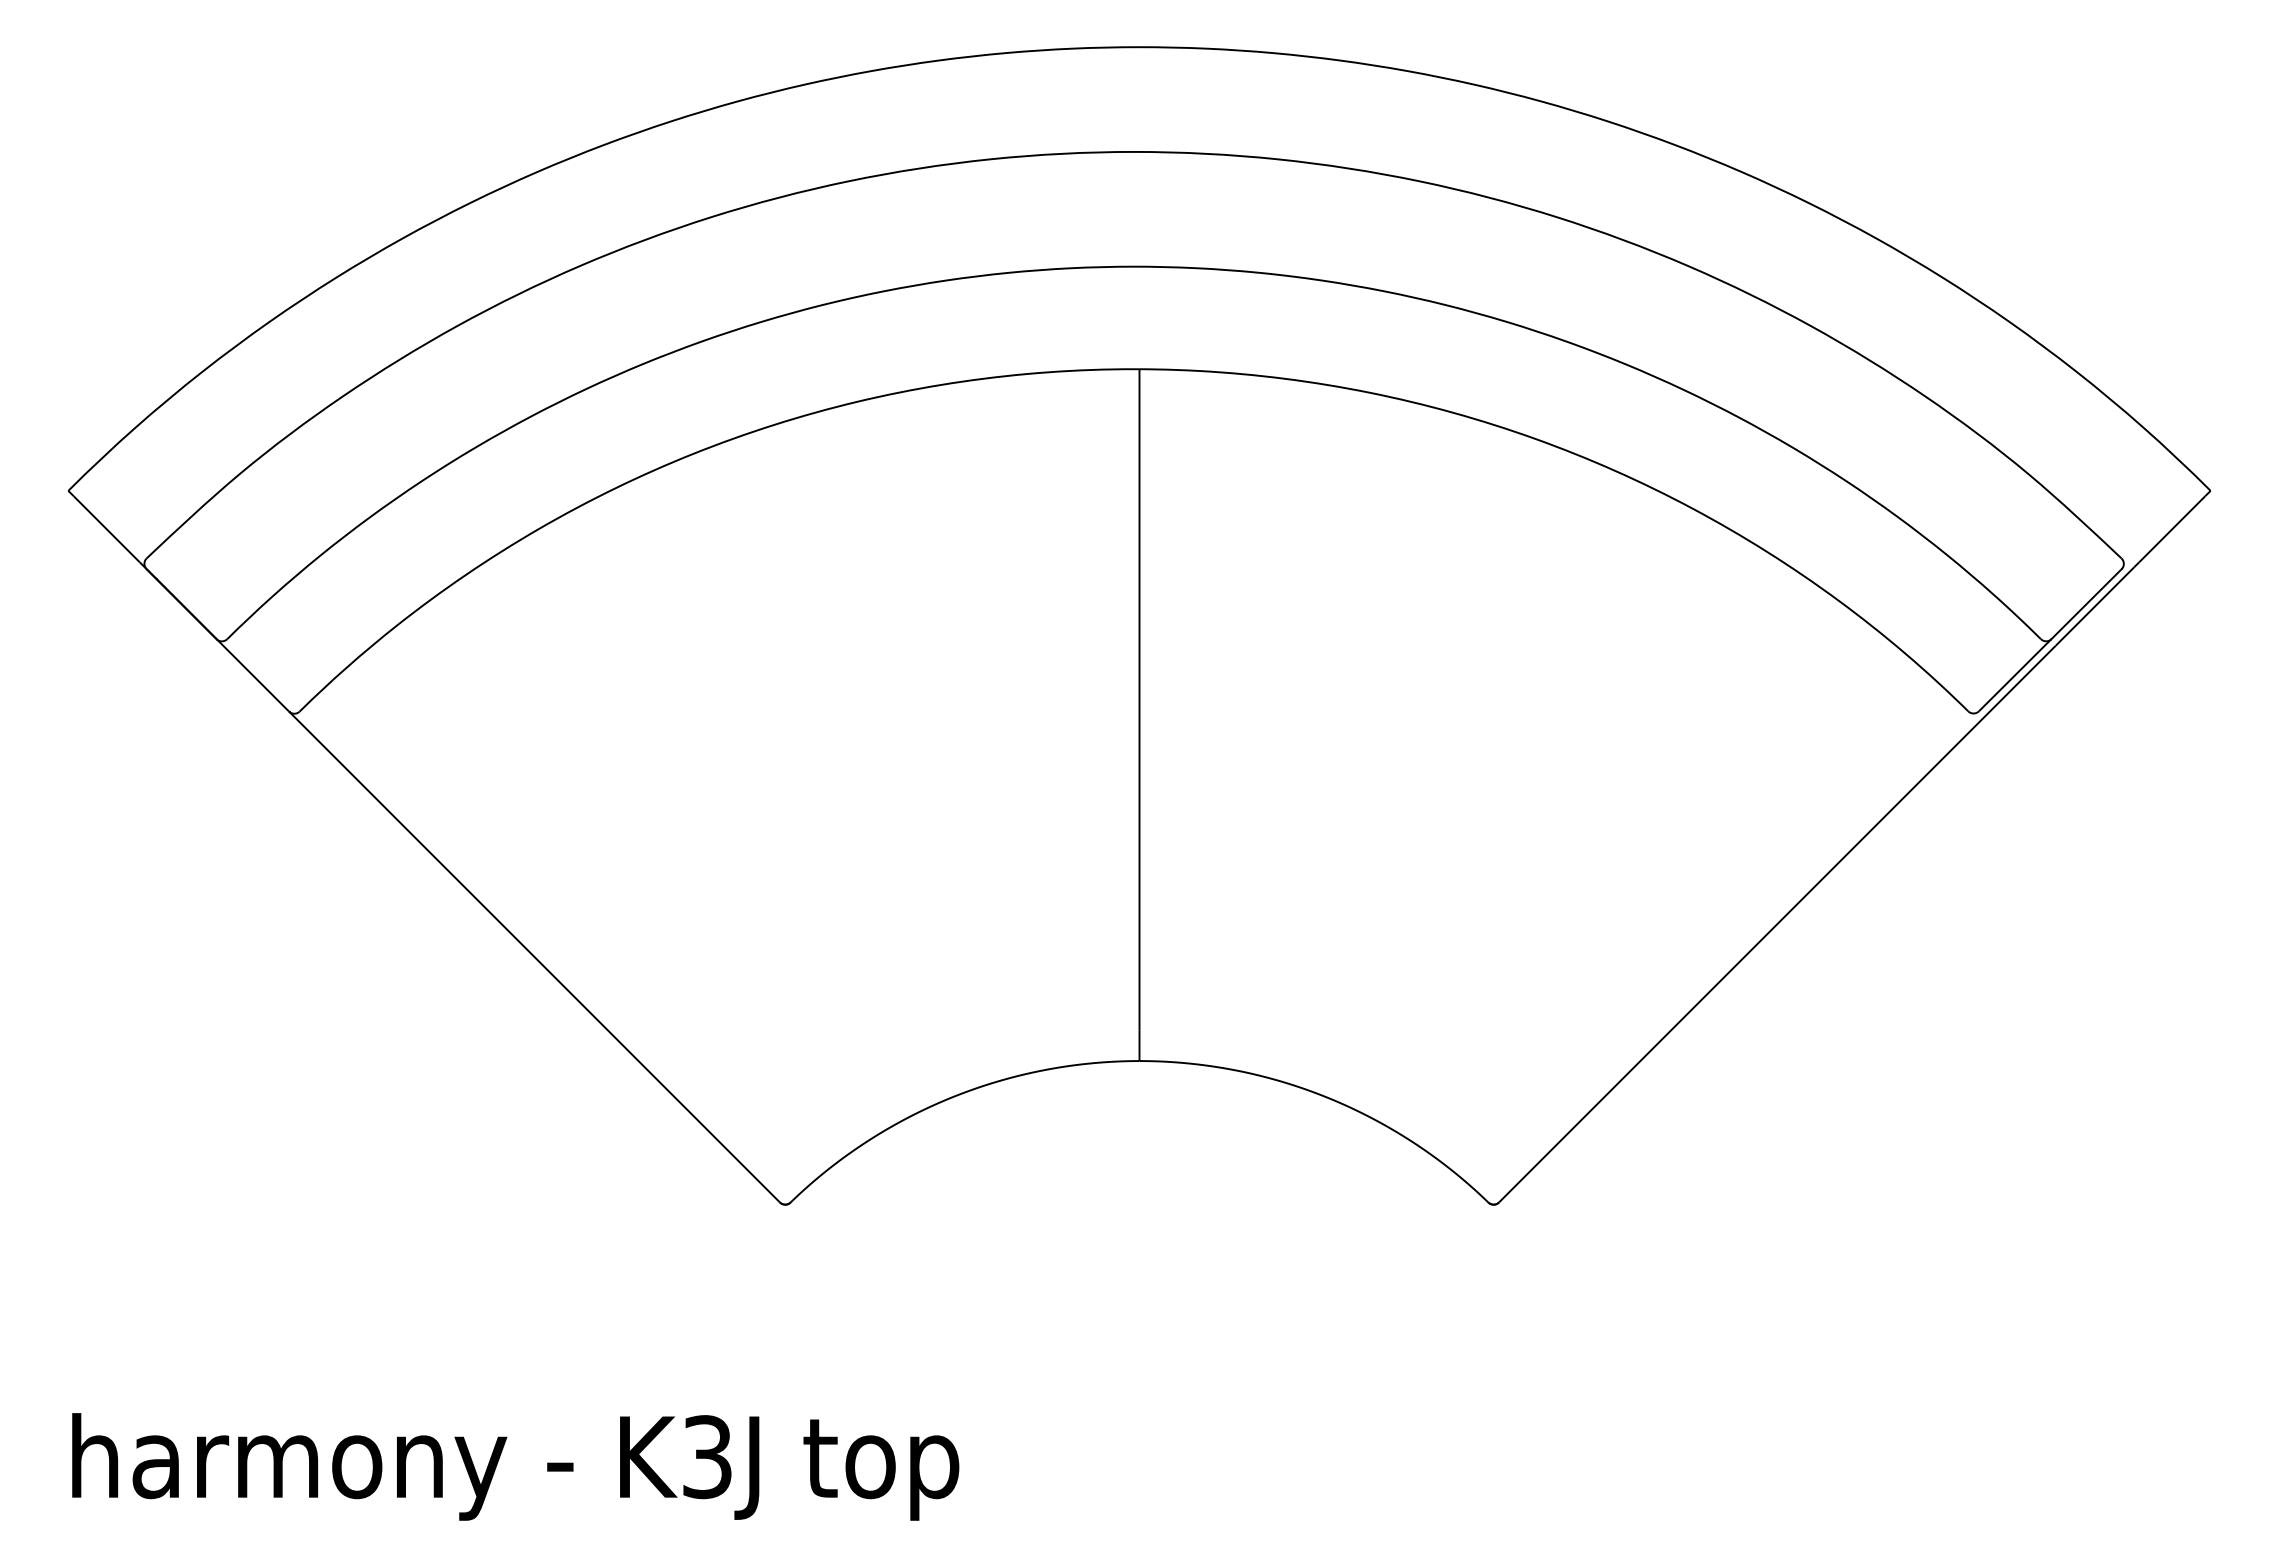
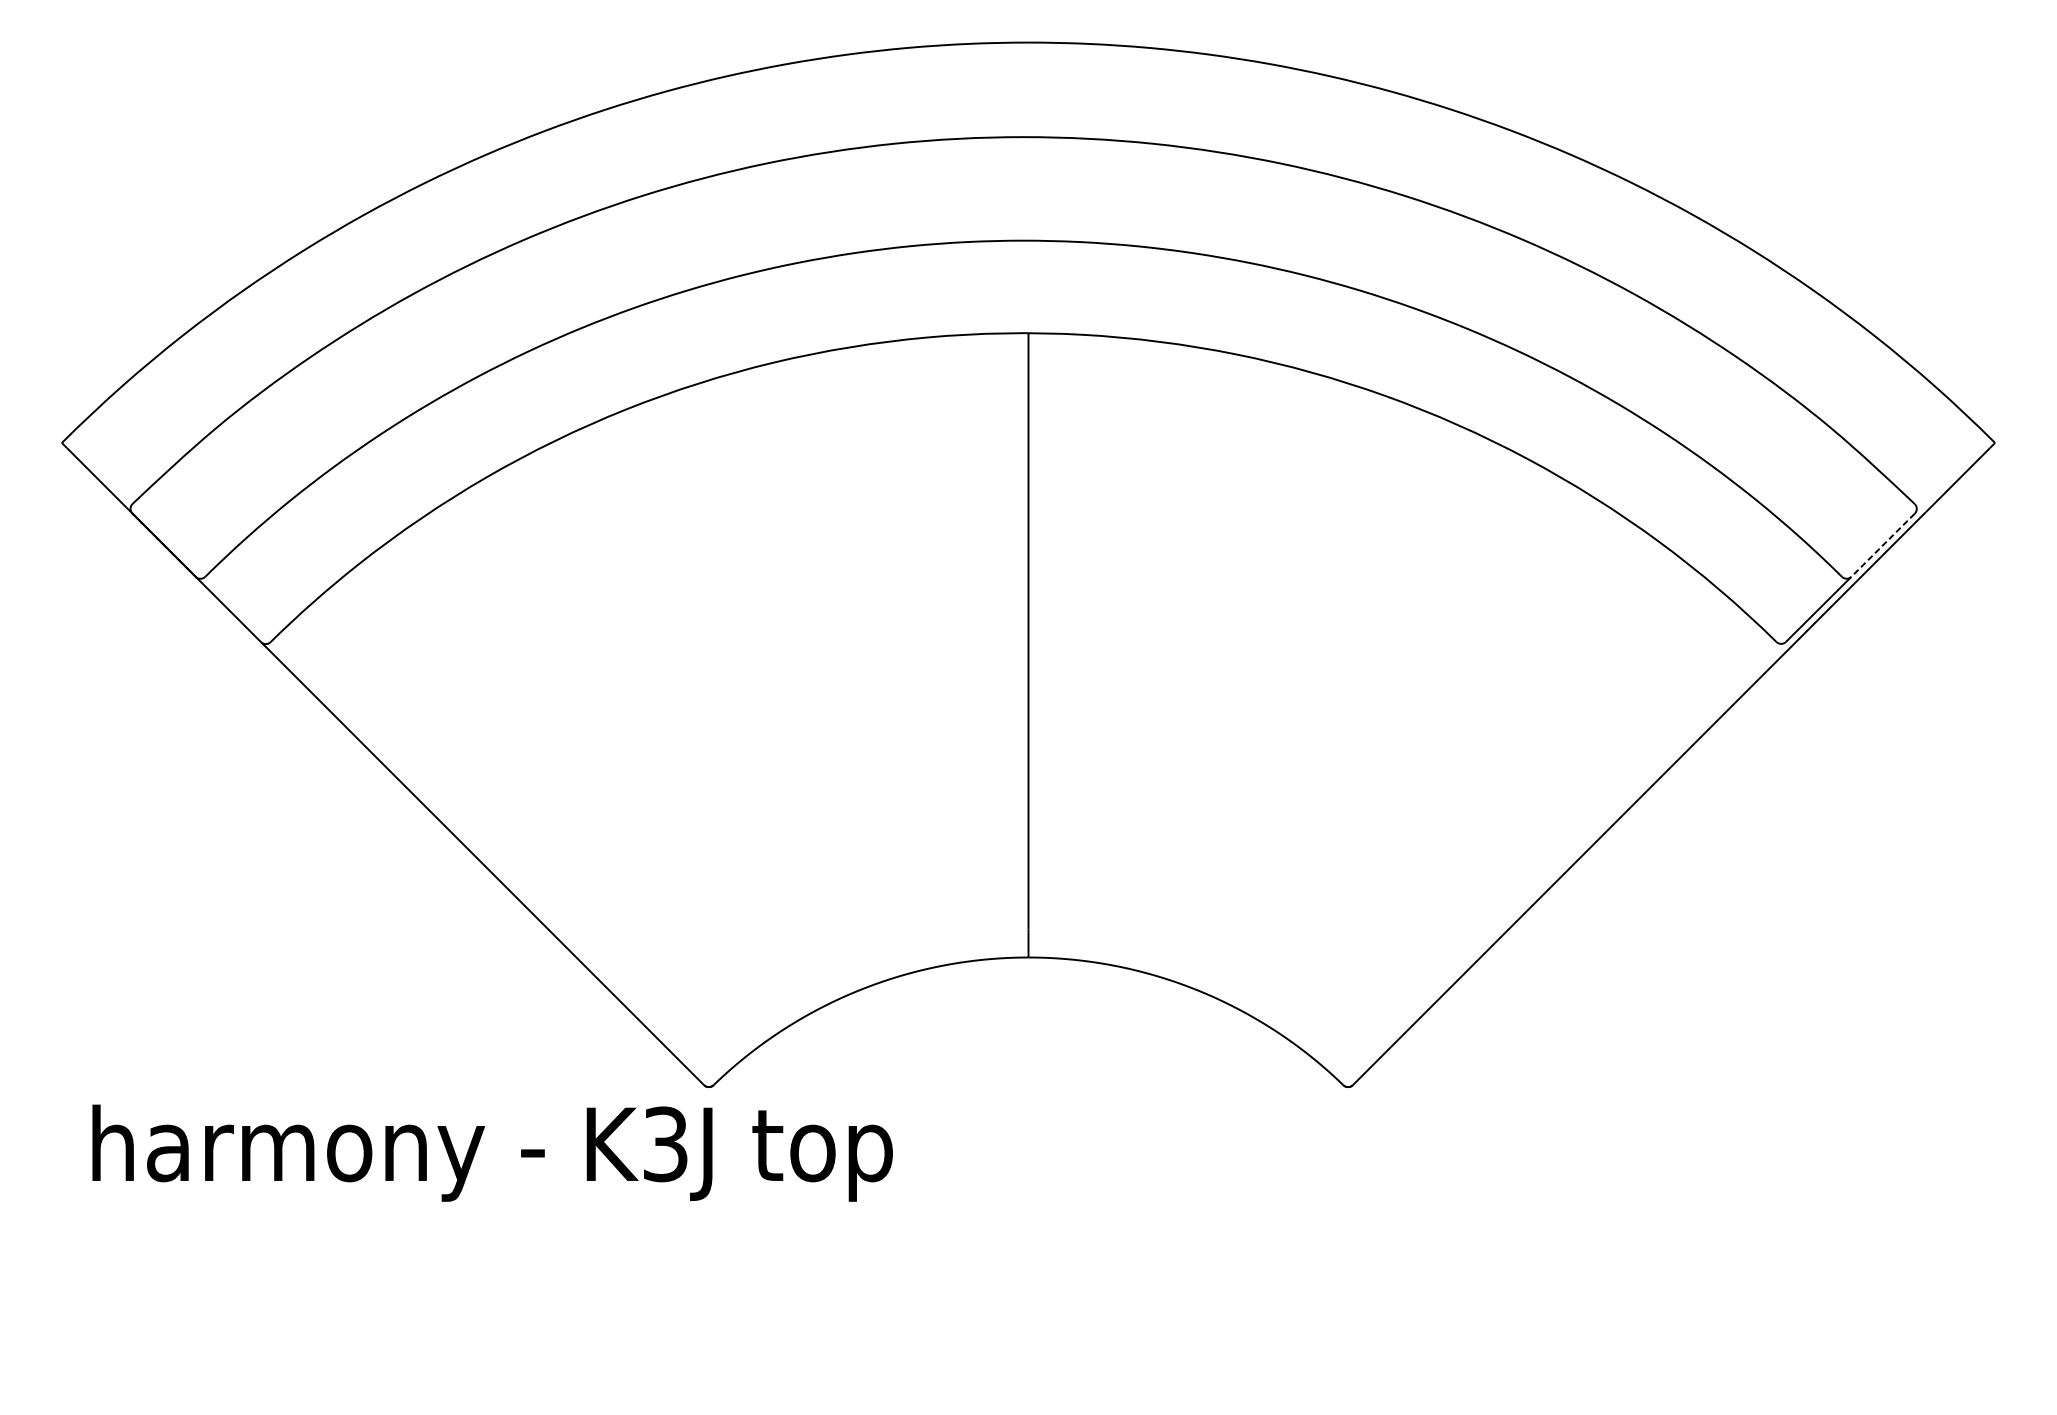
line: (2086, 604) -> (1883, 545), solid -> dashed
text: (515, 1466) -> (492, 1152), moved

